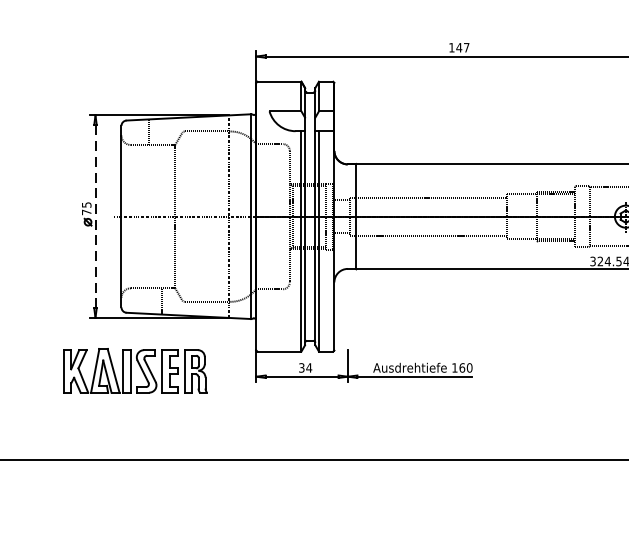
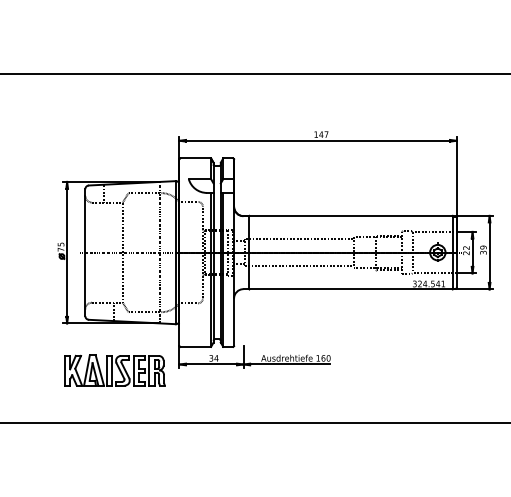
line: (95, 216) -> (67, 252), dashed -> solid
part: (134, 371) -> (114, 370), moved

